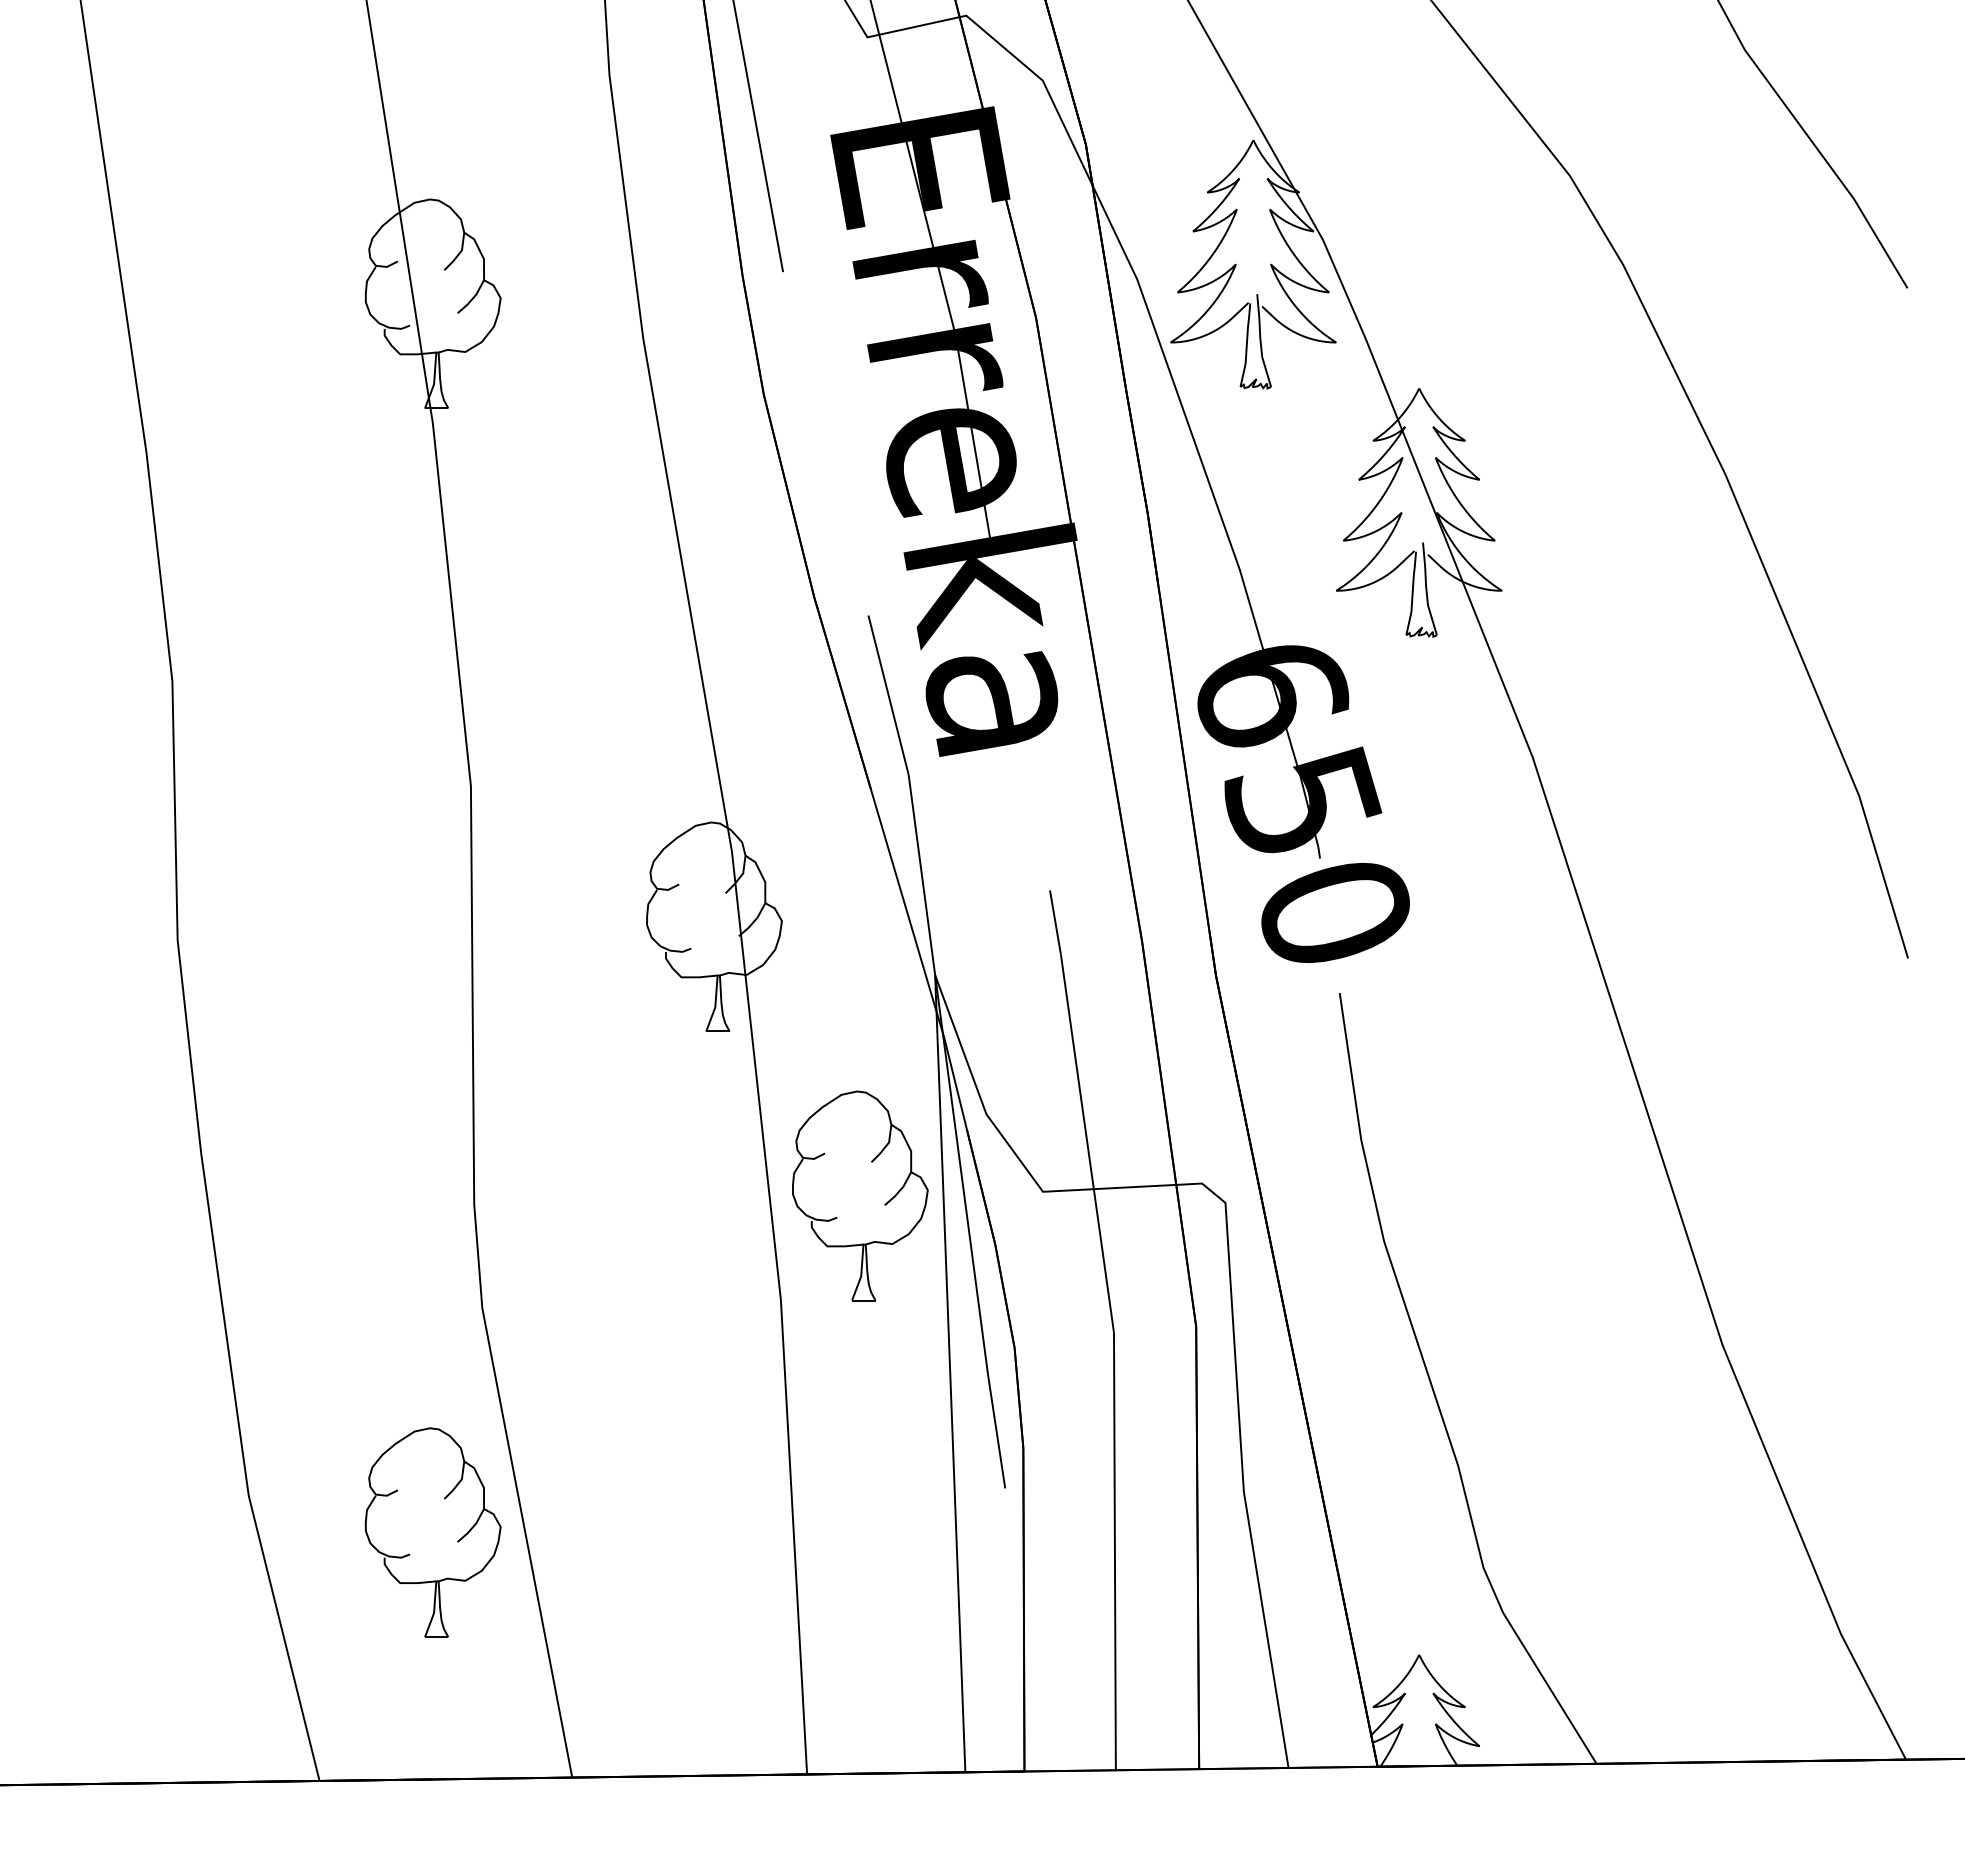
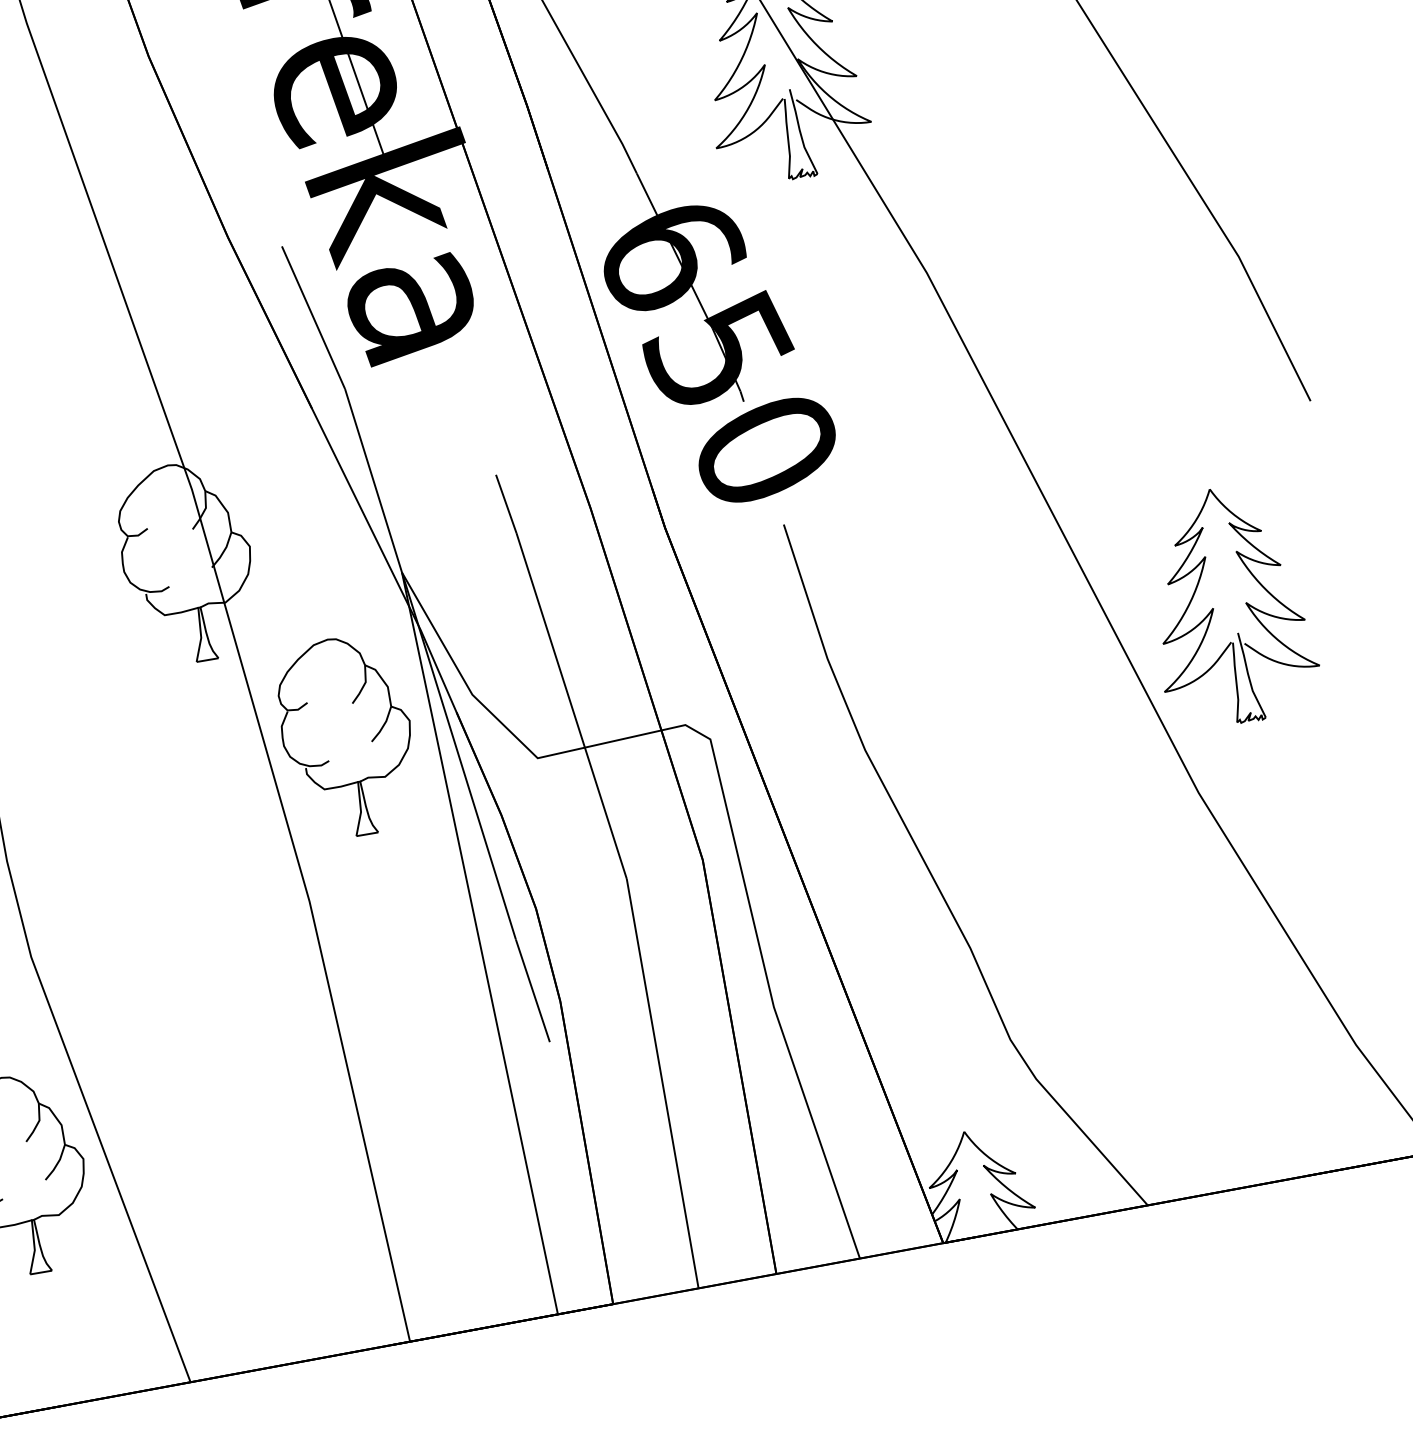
part: (1771, 1156) -> (1214, 608), added
part: (884, 1204) -> (371, 741), moved

